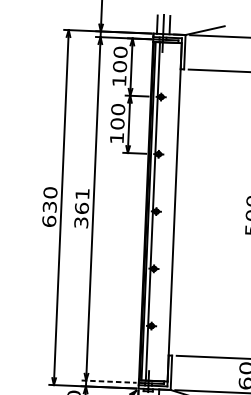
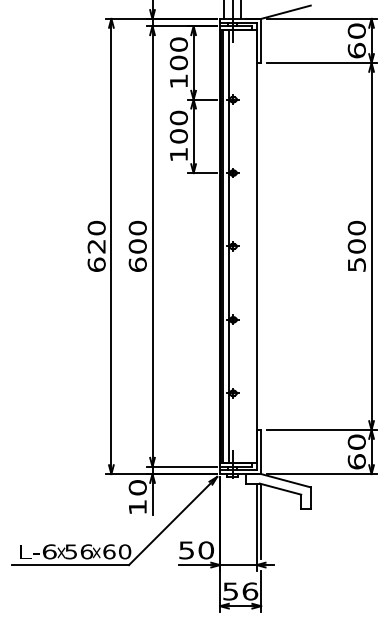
text: (49, 207) -> (96, 246), 630 -> 620
text: (81, 207) -> (137, 245), 361 -> 600
line: (109, 381) -> (182, 466), dashed -> solid

